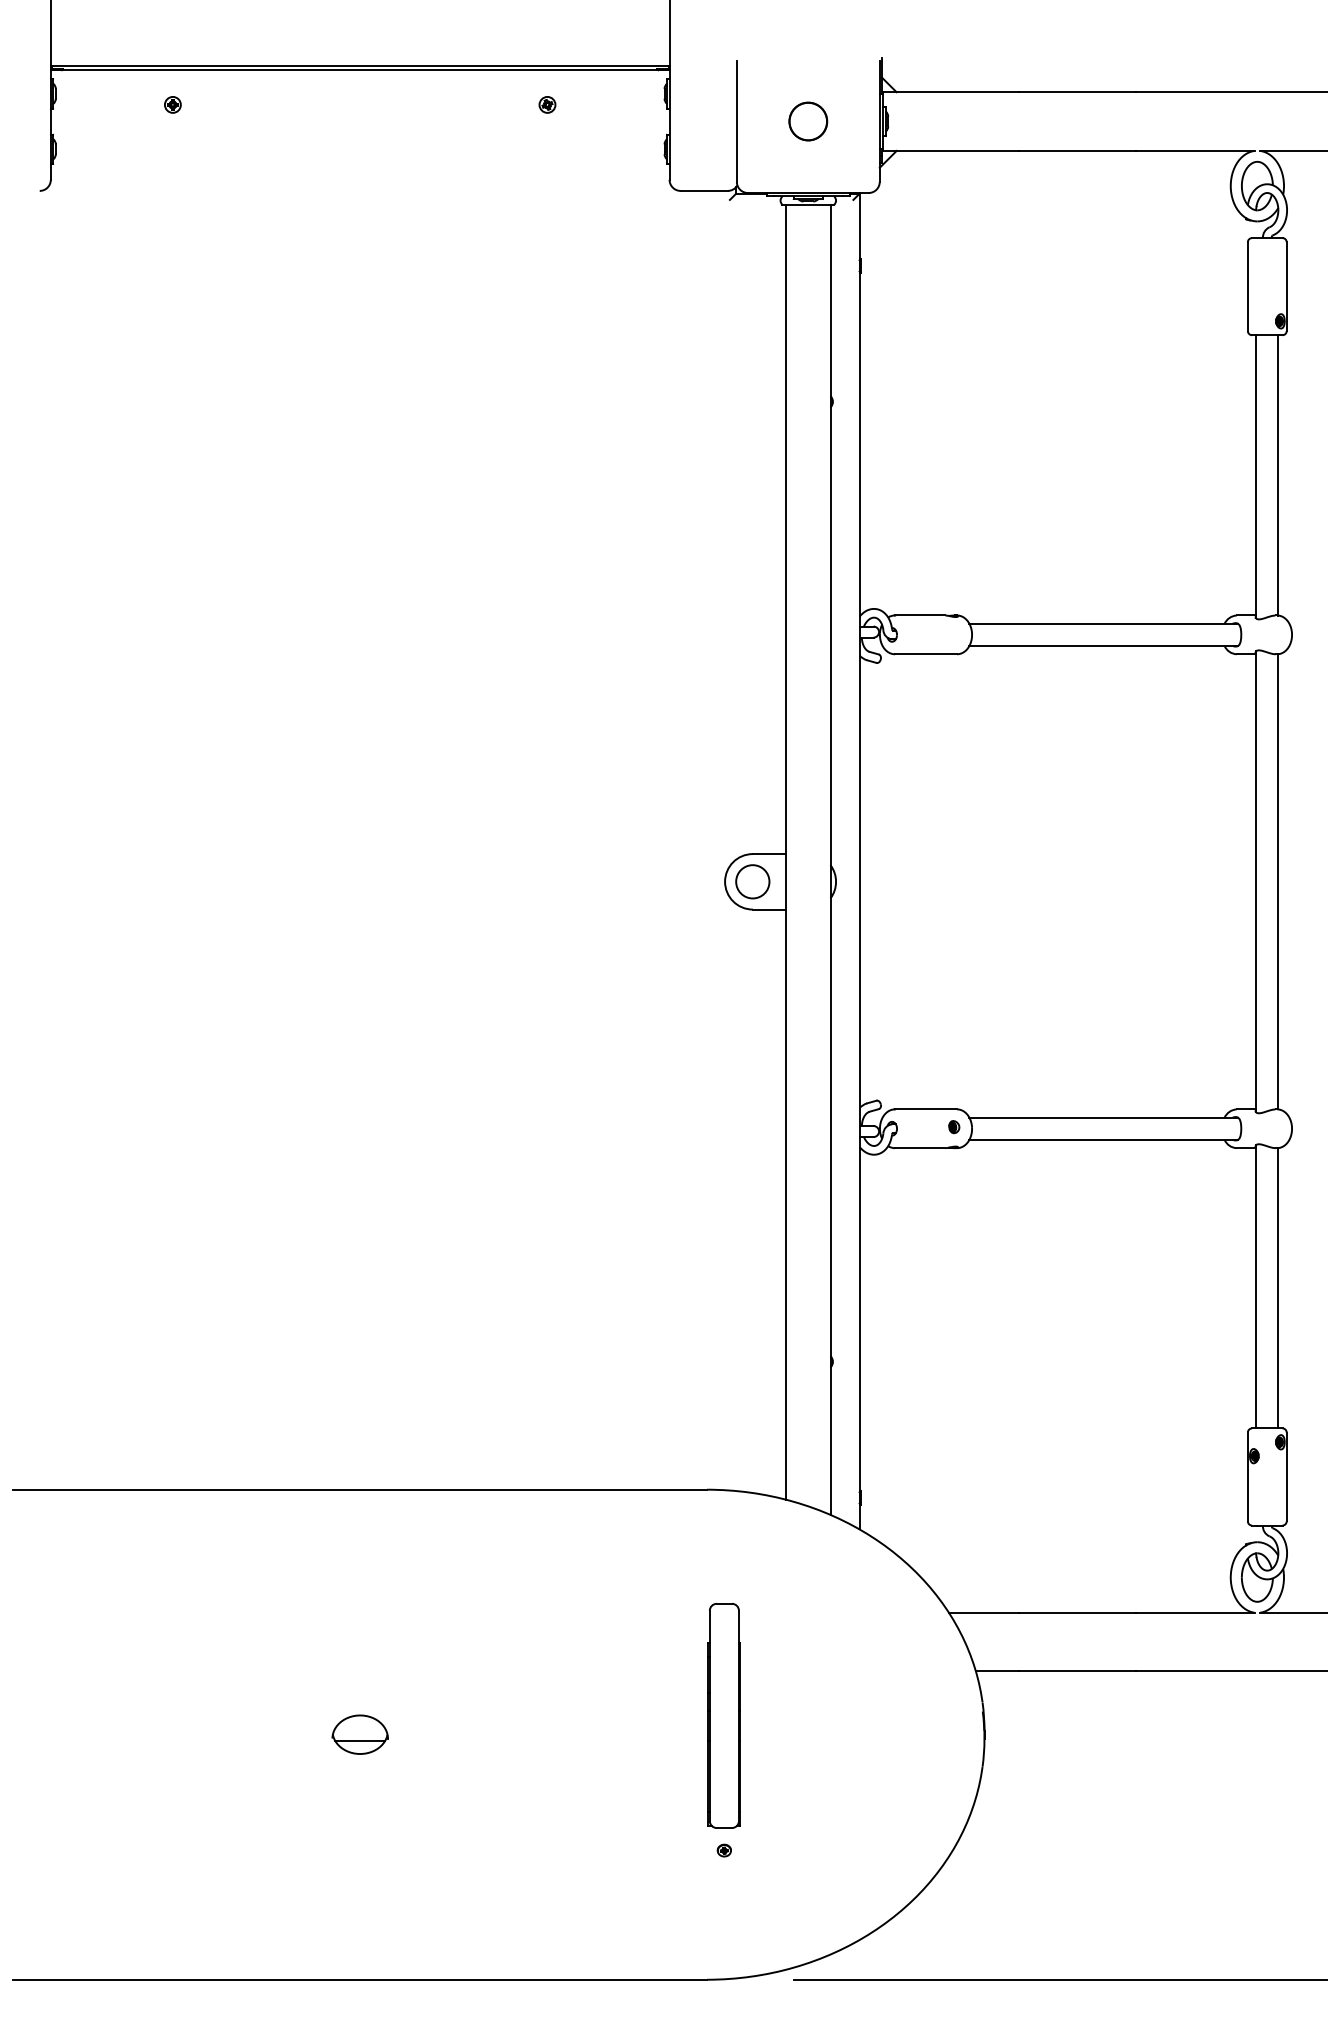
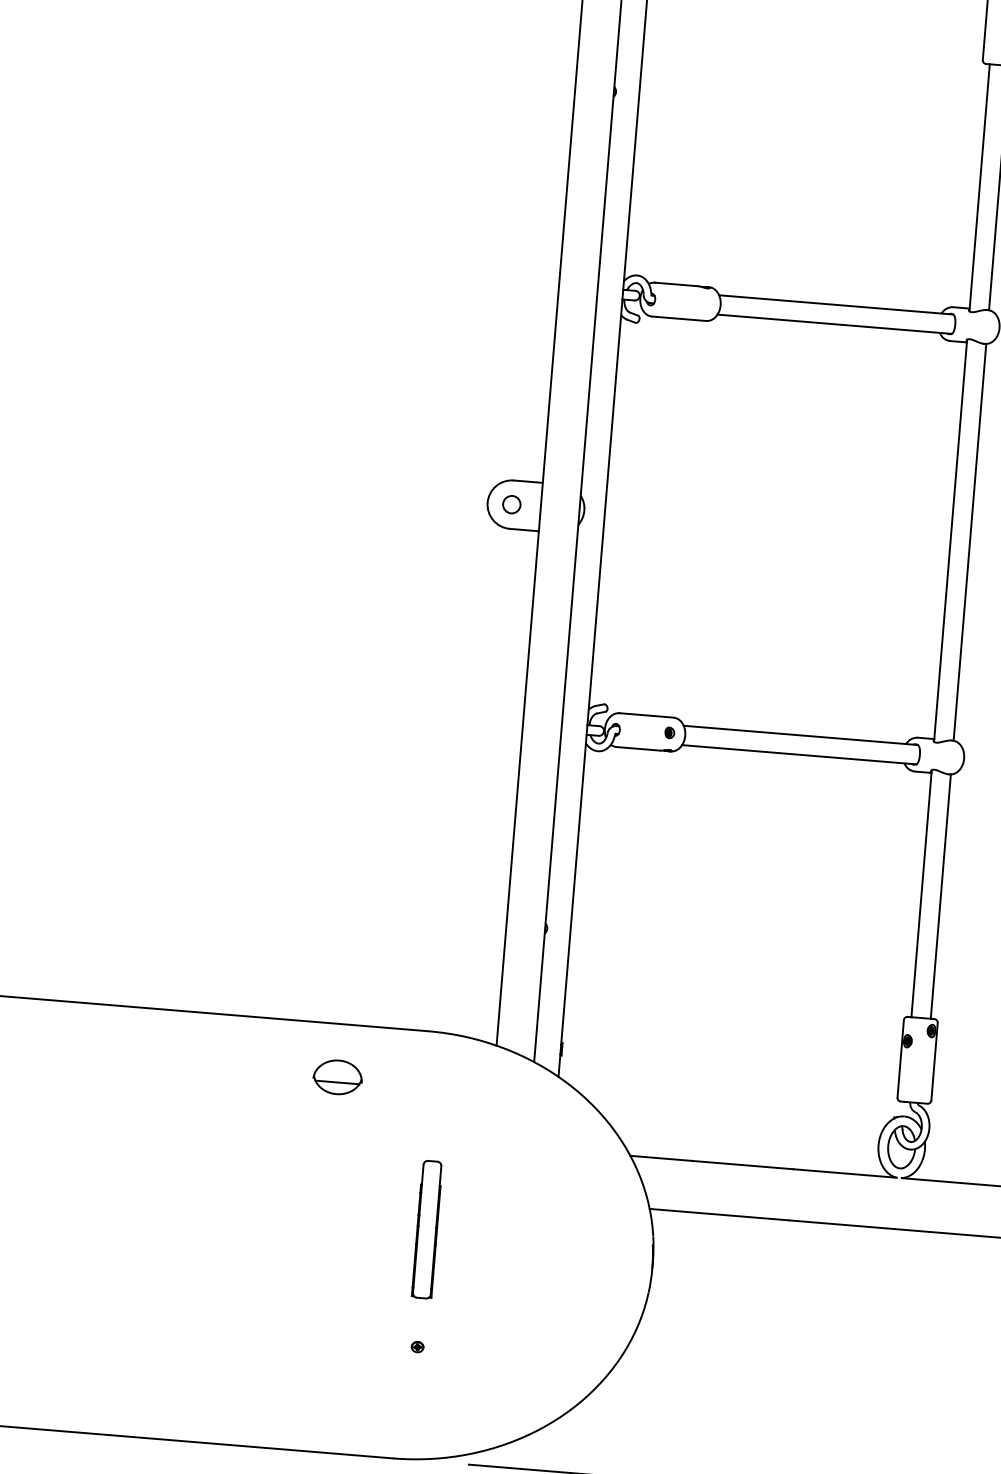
circle: (752, 881) -> (511, 504), size x0.6
part: (723, 1715) -> (426, 1229), size x0.7
part: (359, 1734) -> (337, 1077), moved

